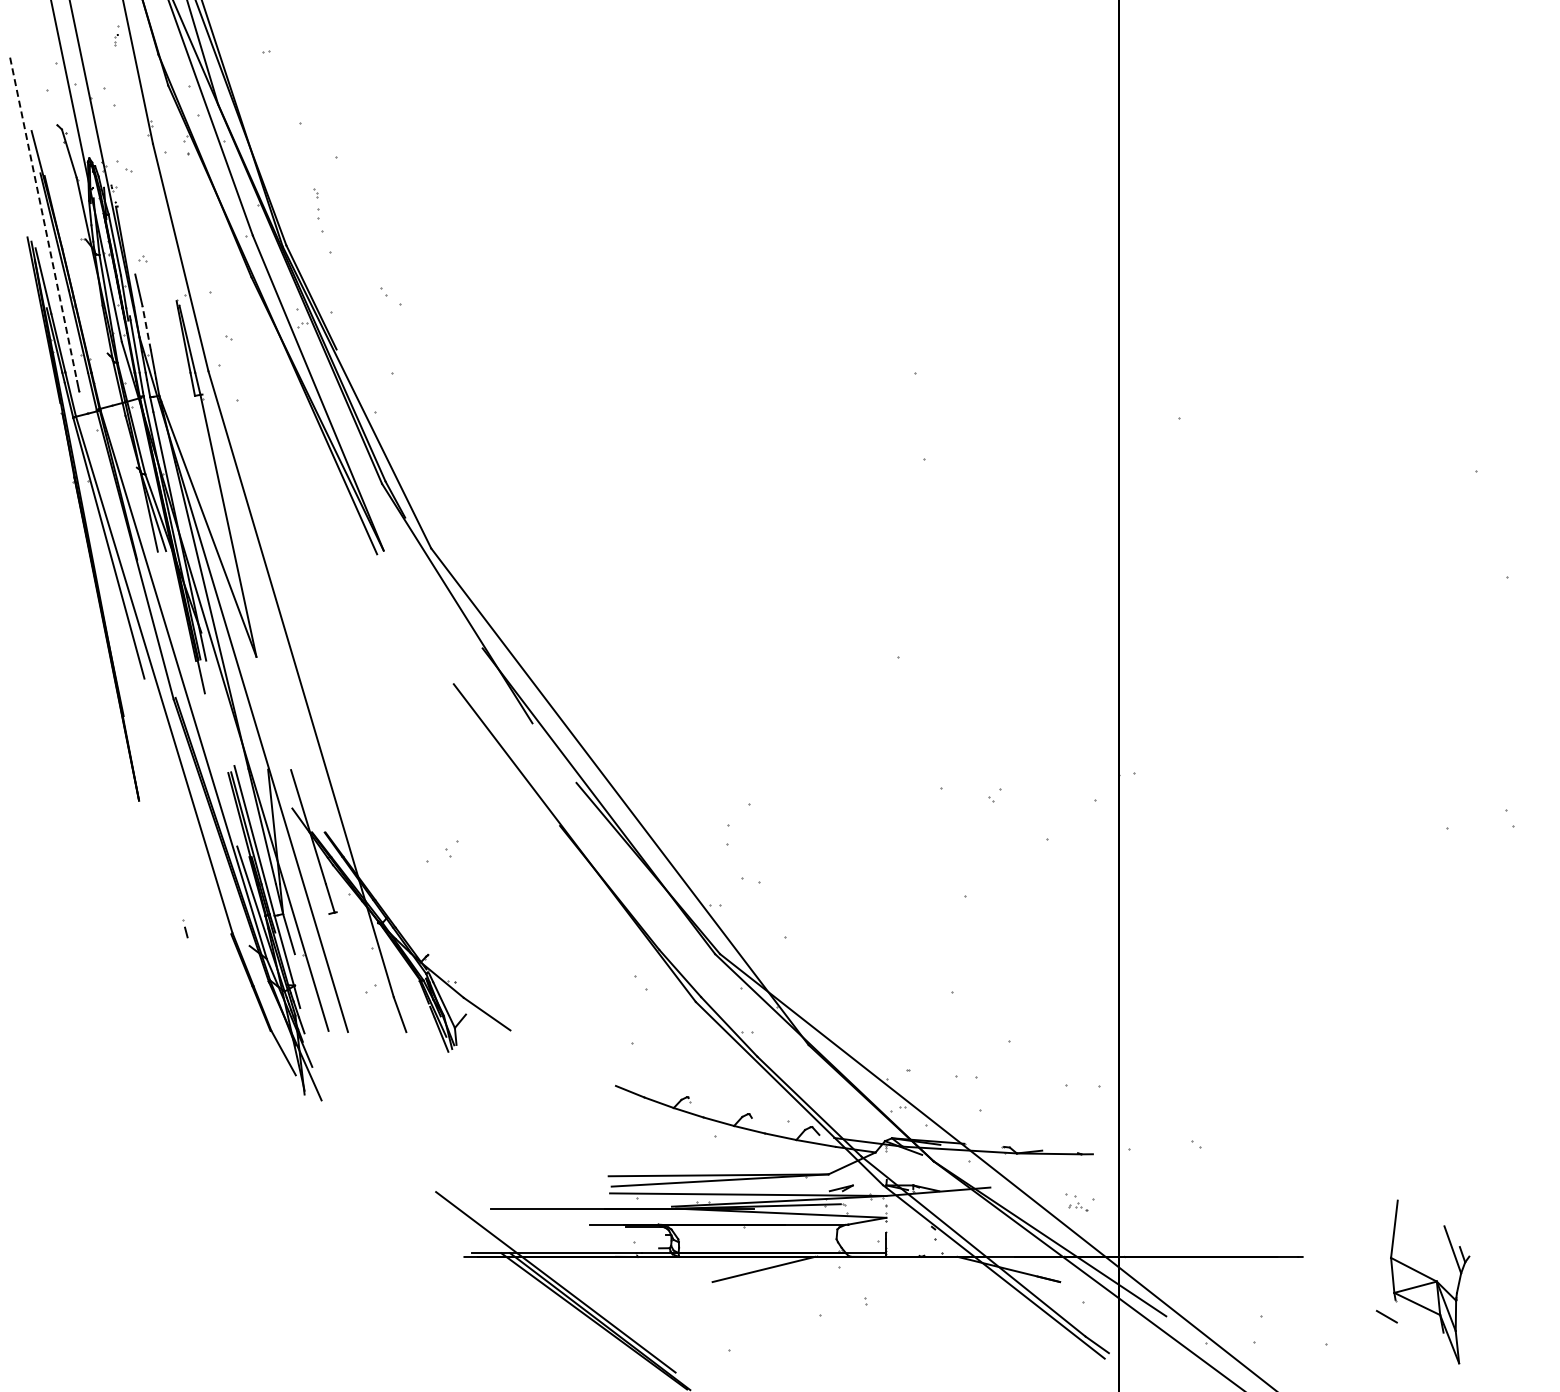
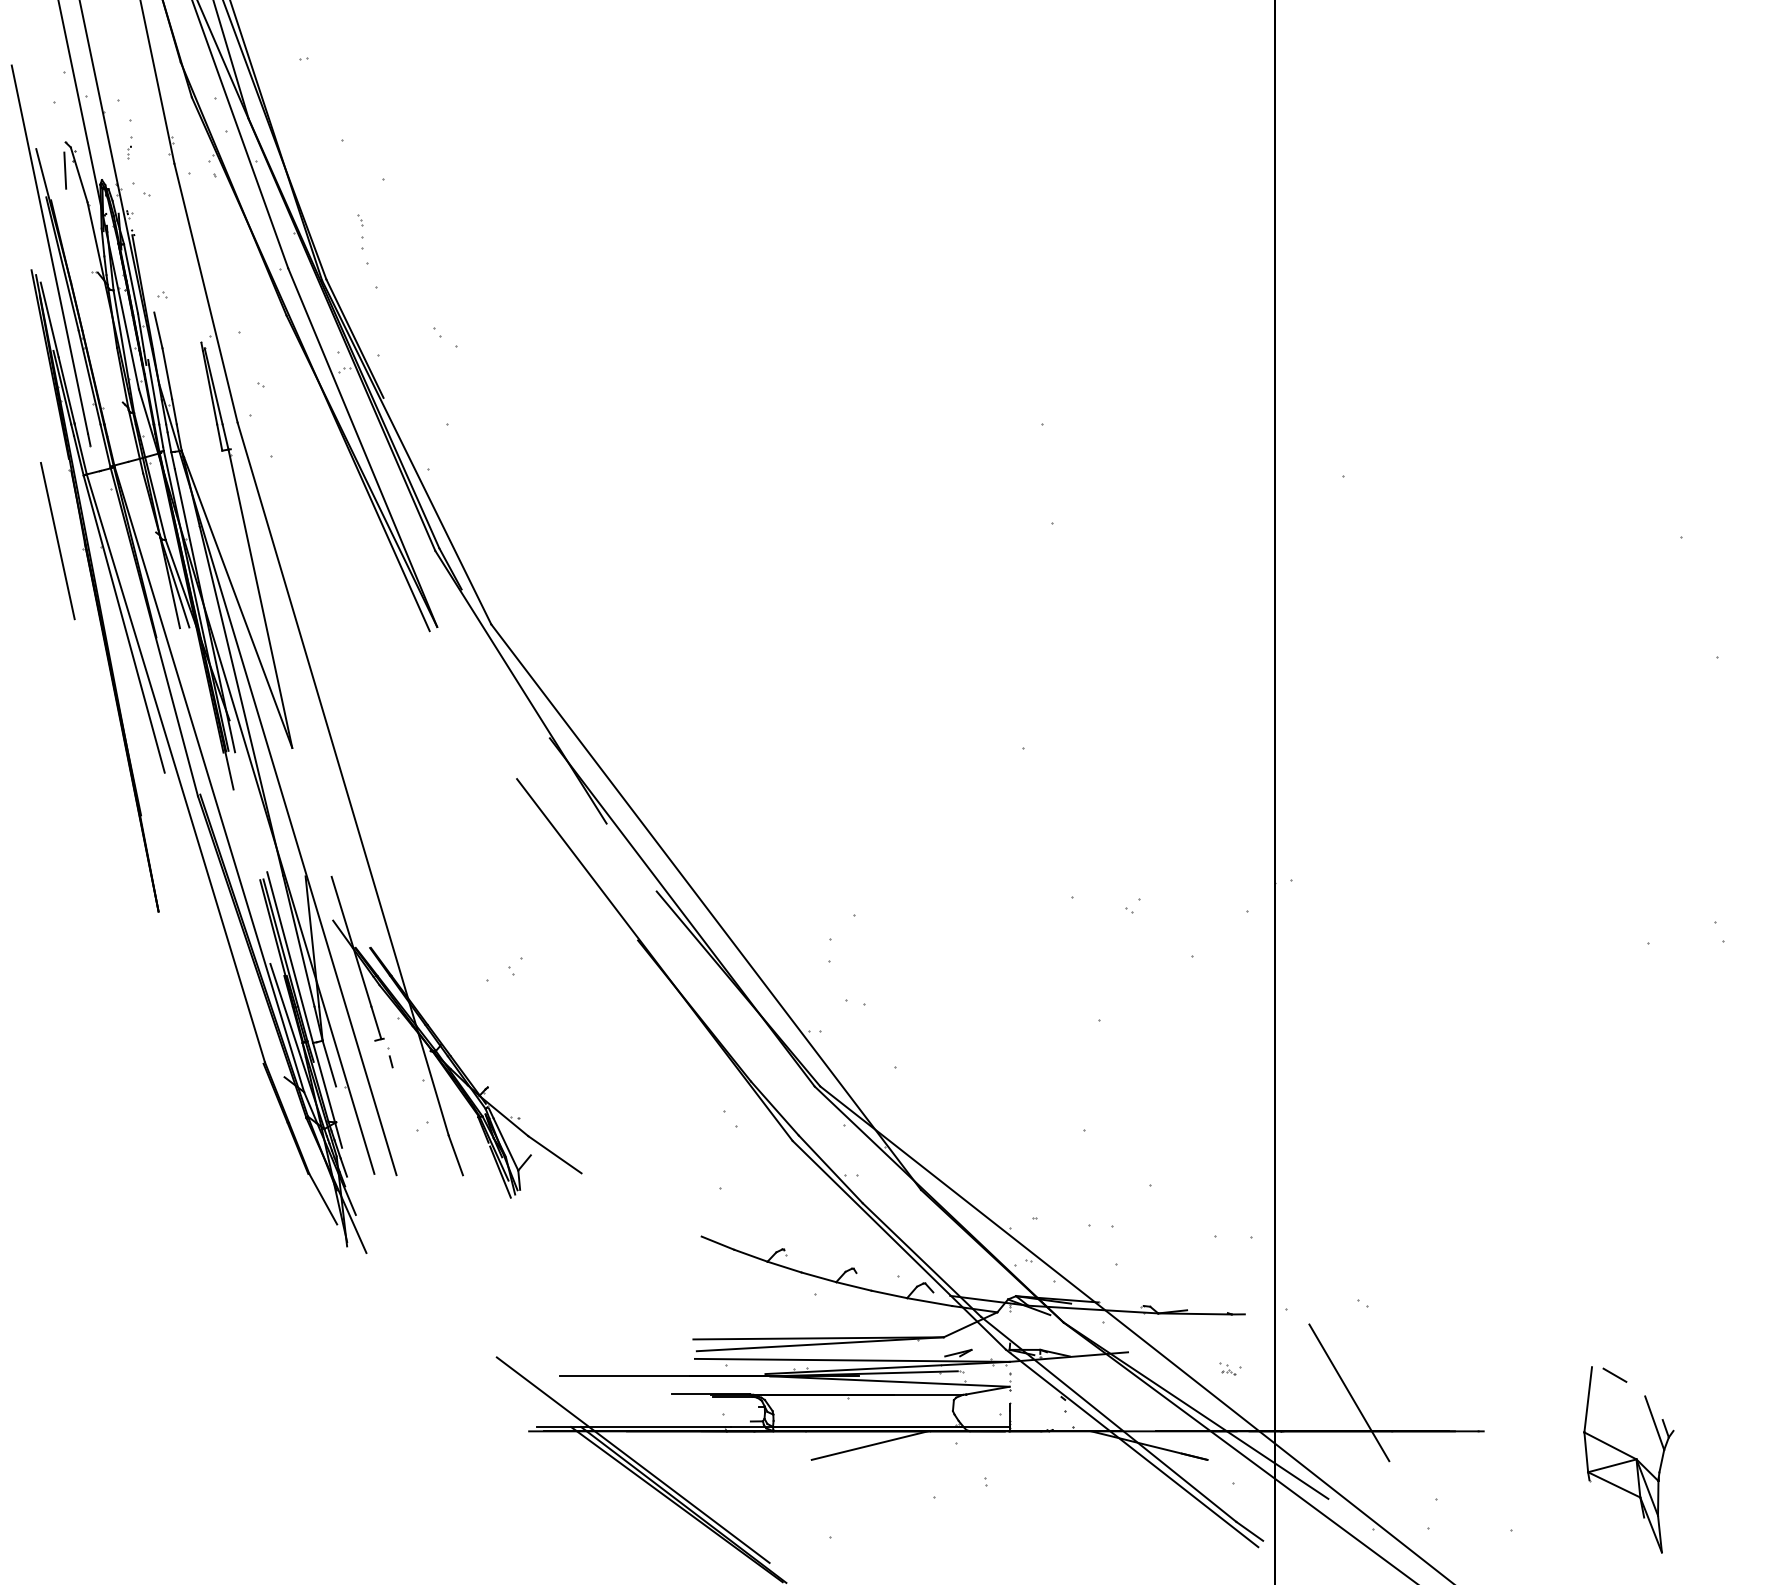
part: (116, 35) -> (129, 147), moved
line: (56, 149) -> (64, 170), added
line: (43, 219) -> (49, 249), dashed -> solid
line: (146, 328) -> (167, 373), dashed -> solid
line: (50, 474) -> (57, 540), added
part: (185, 928) -> (390, 1057), moved
part: (1079, 1202) -> (1229, 1369), size x0.62
line: (1184, 1223) -> (1349, 1393), added
line: (1386, 1316) -> (1614, 1374), moved

